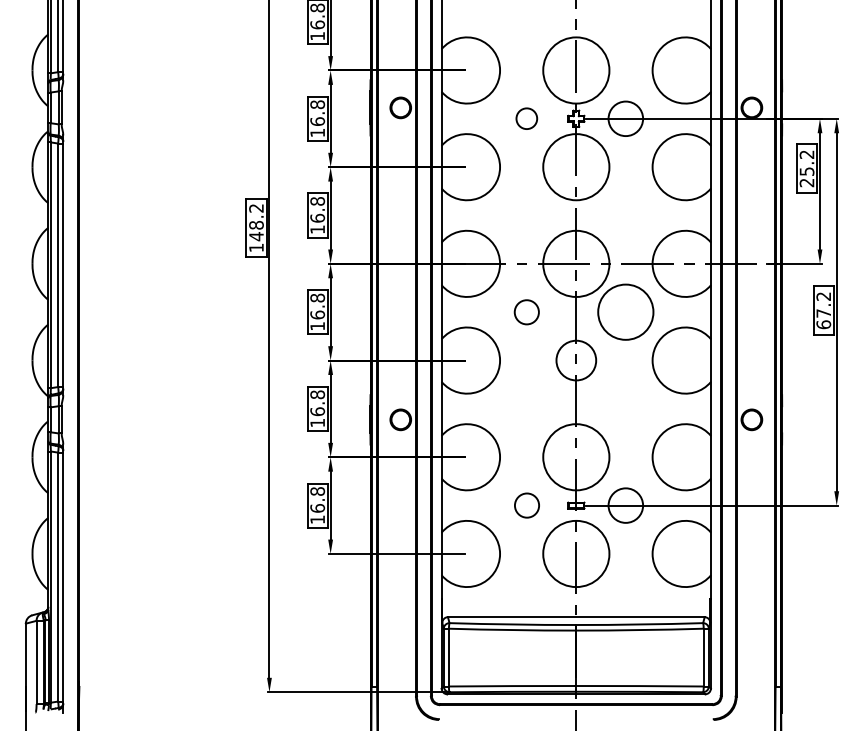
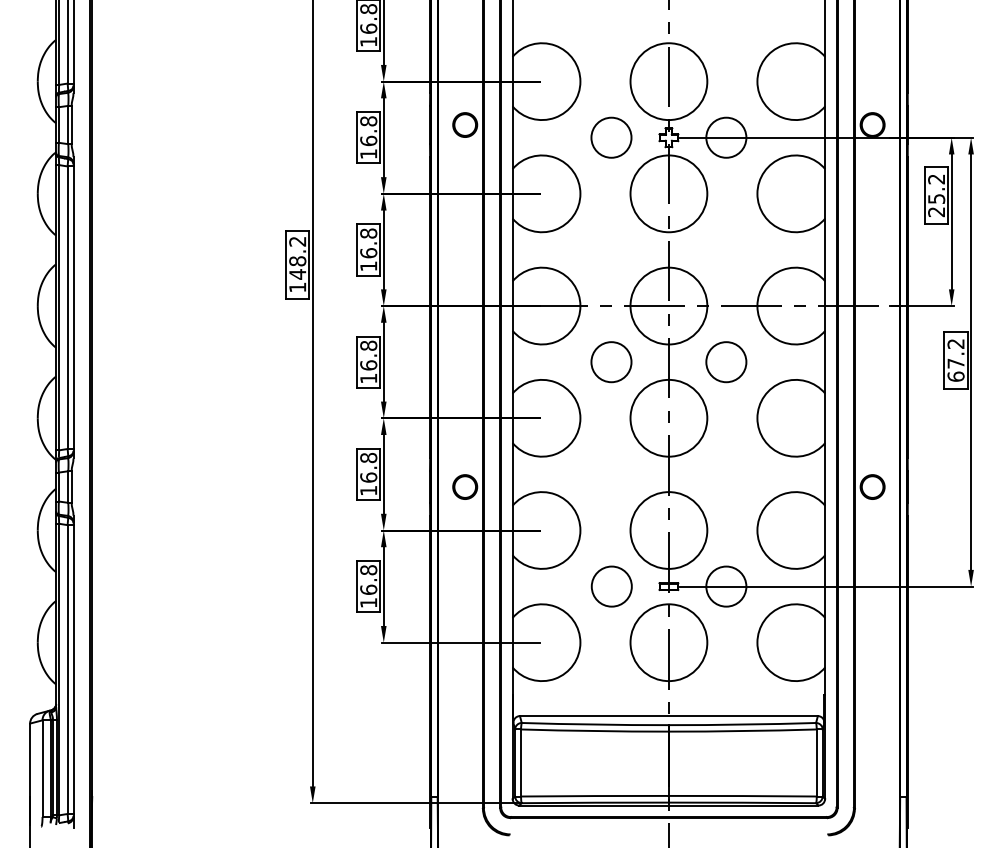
circle: (526, 118) -> (611, 137), size x1.67
circle: (526, 312) -> (611, 362), size x1.43
circle: (625, 312) -> (726, 362), size x0.62
circle: (575, 359) -> (668, 417), size x1.67
circle: (526, 505) -> (611, 586), size x1.43

